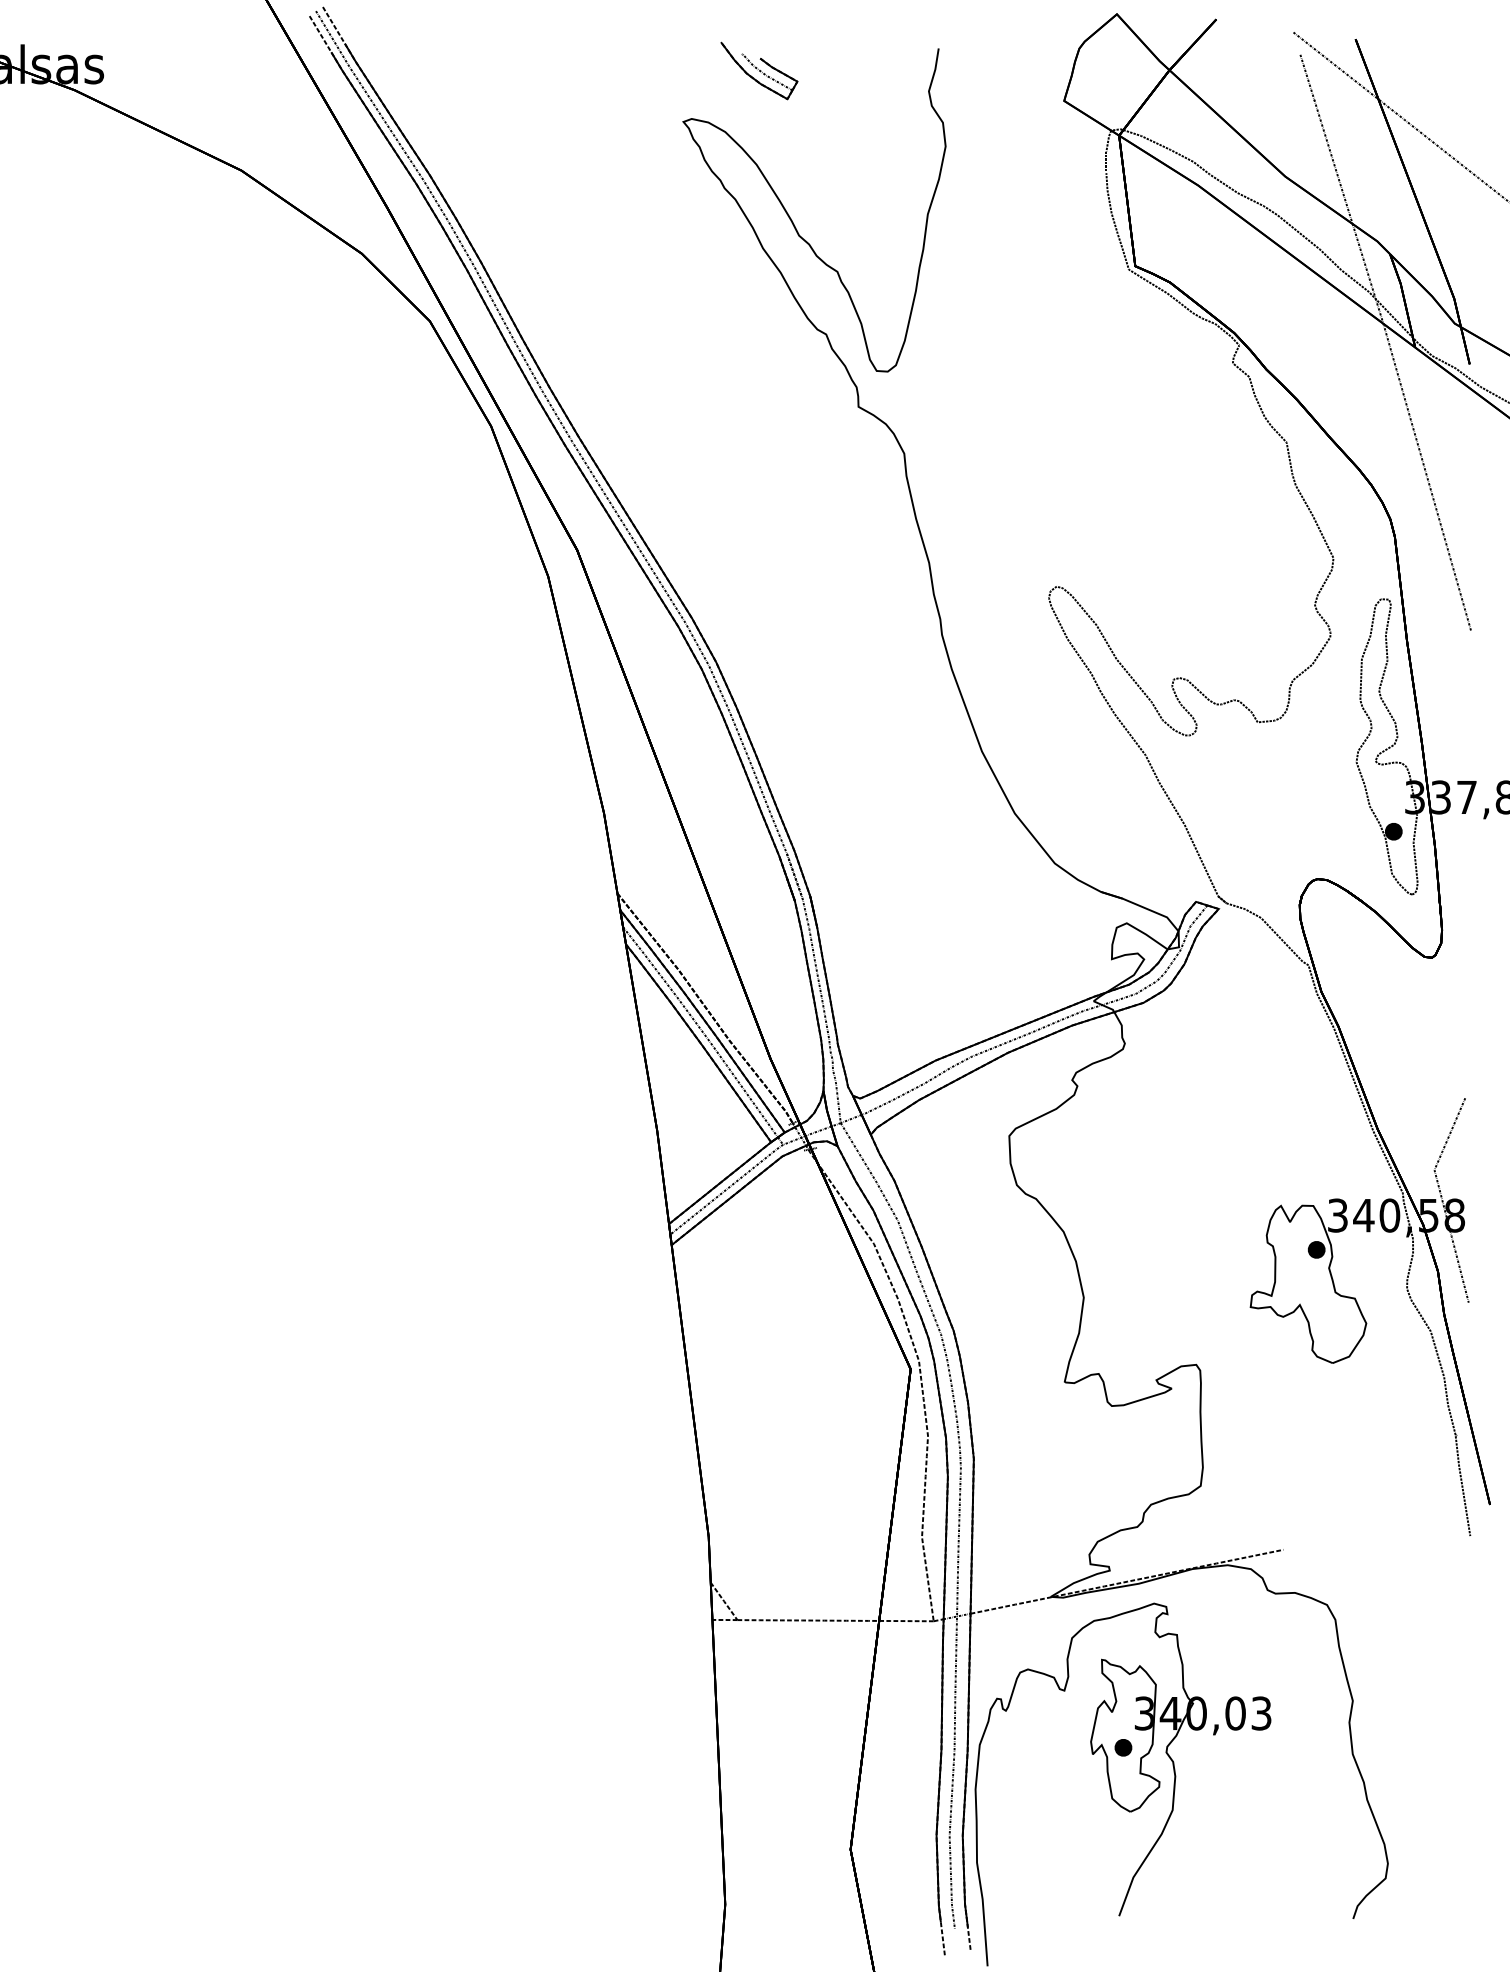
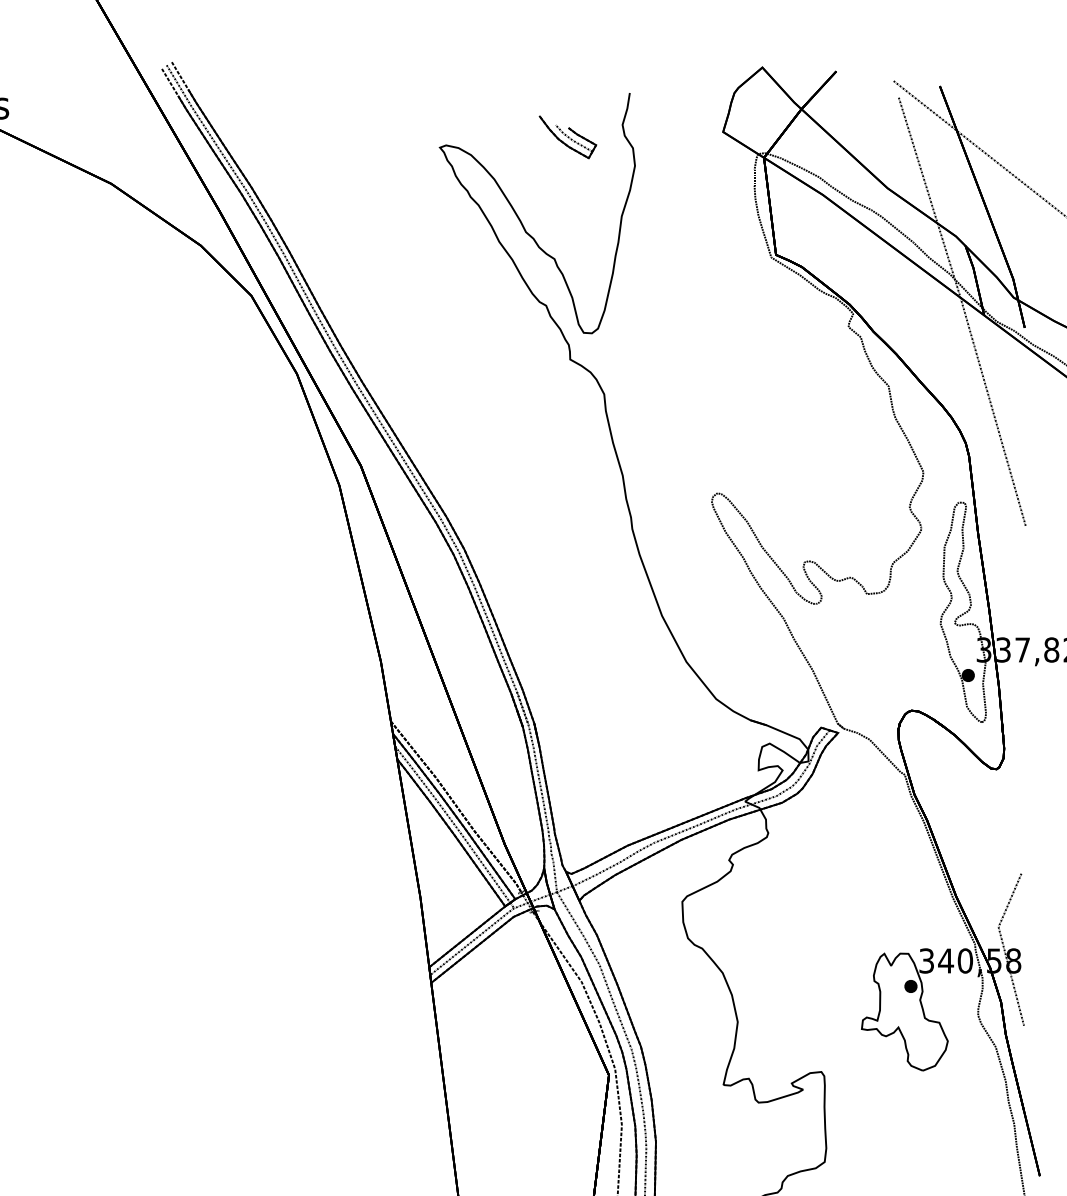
part: (759, 70) -> (567, 136), moved

